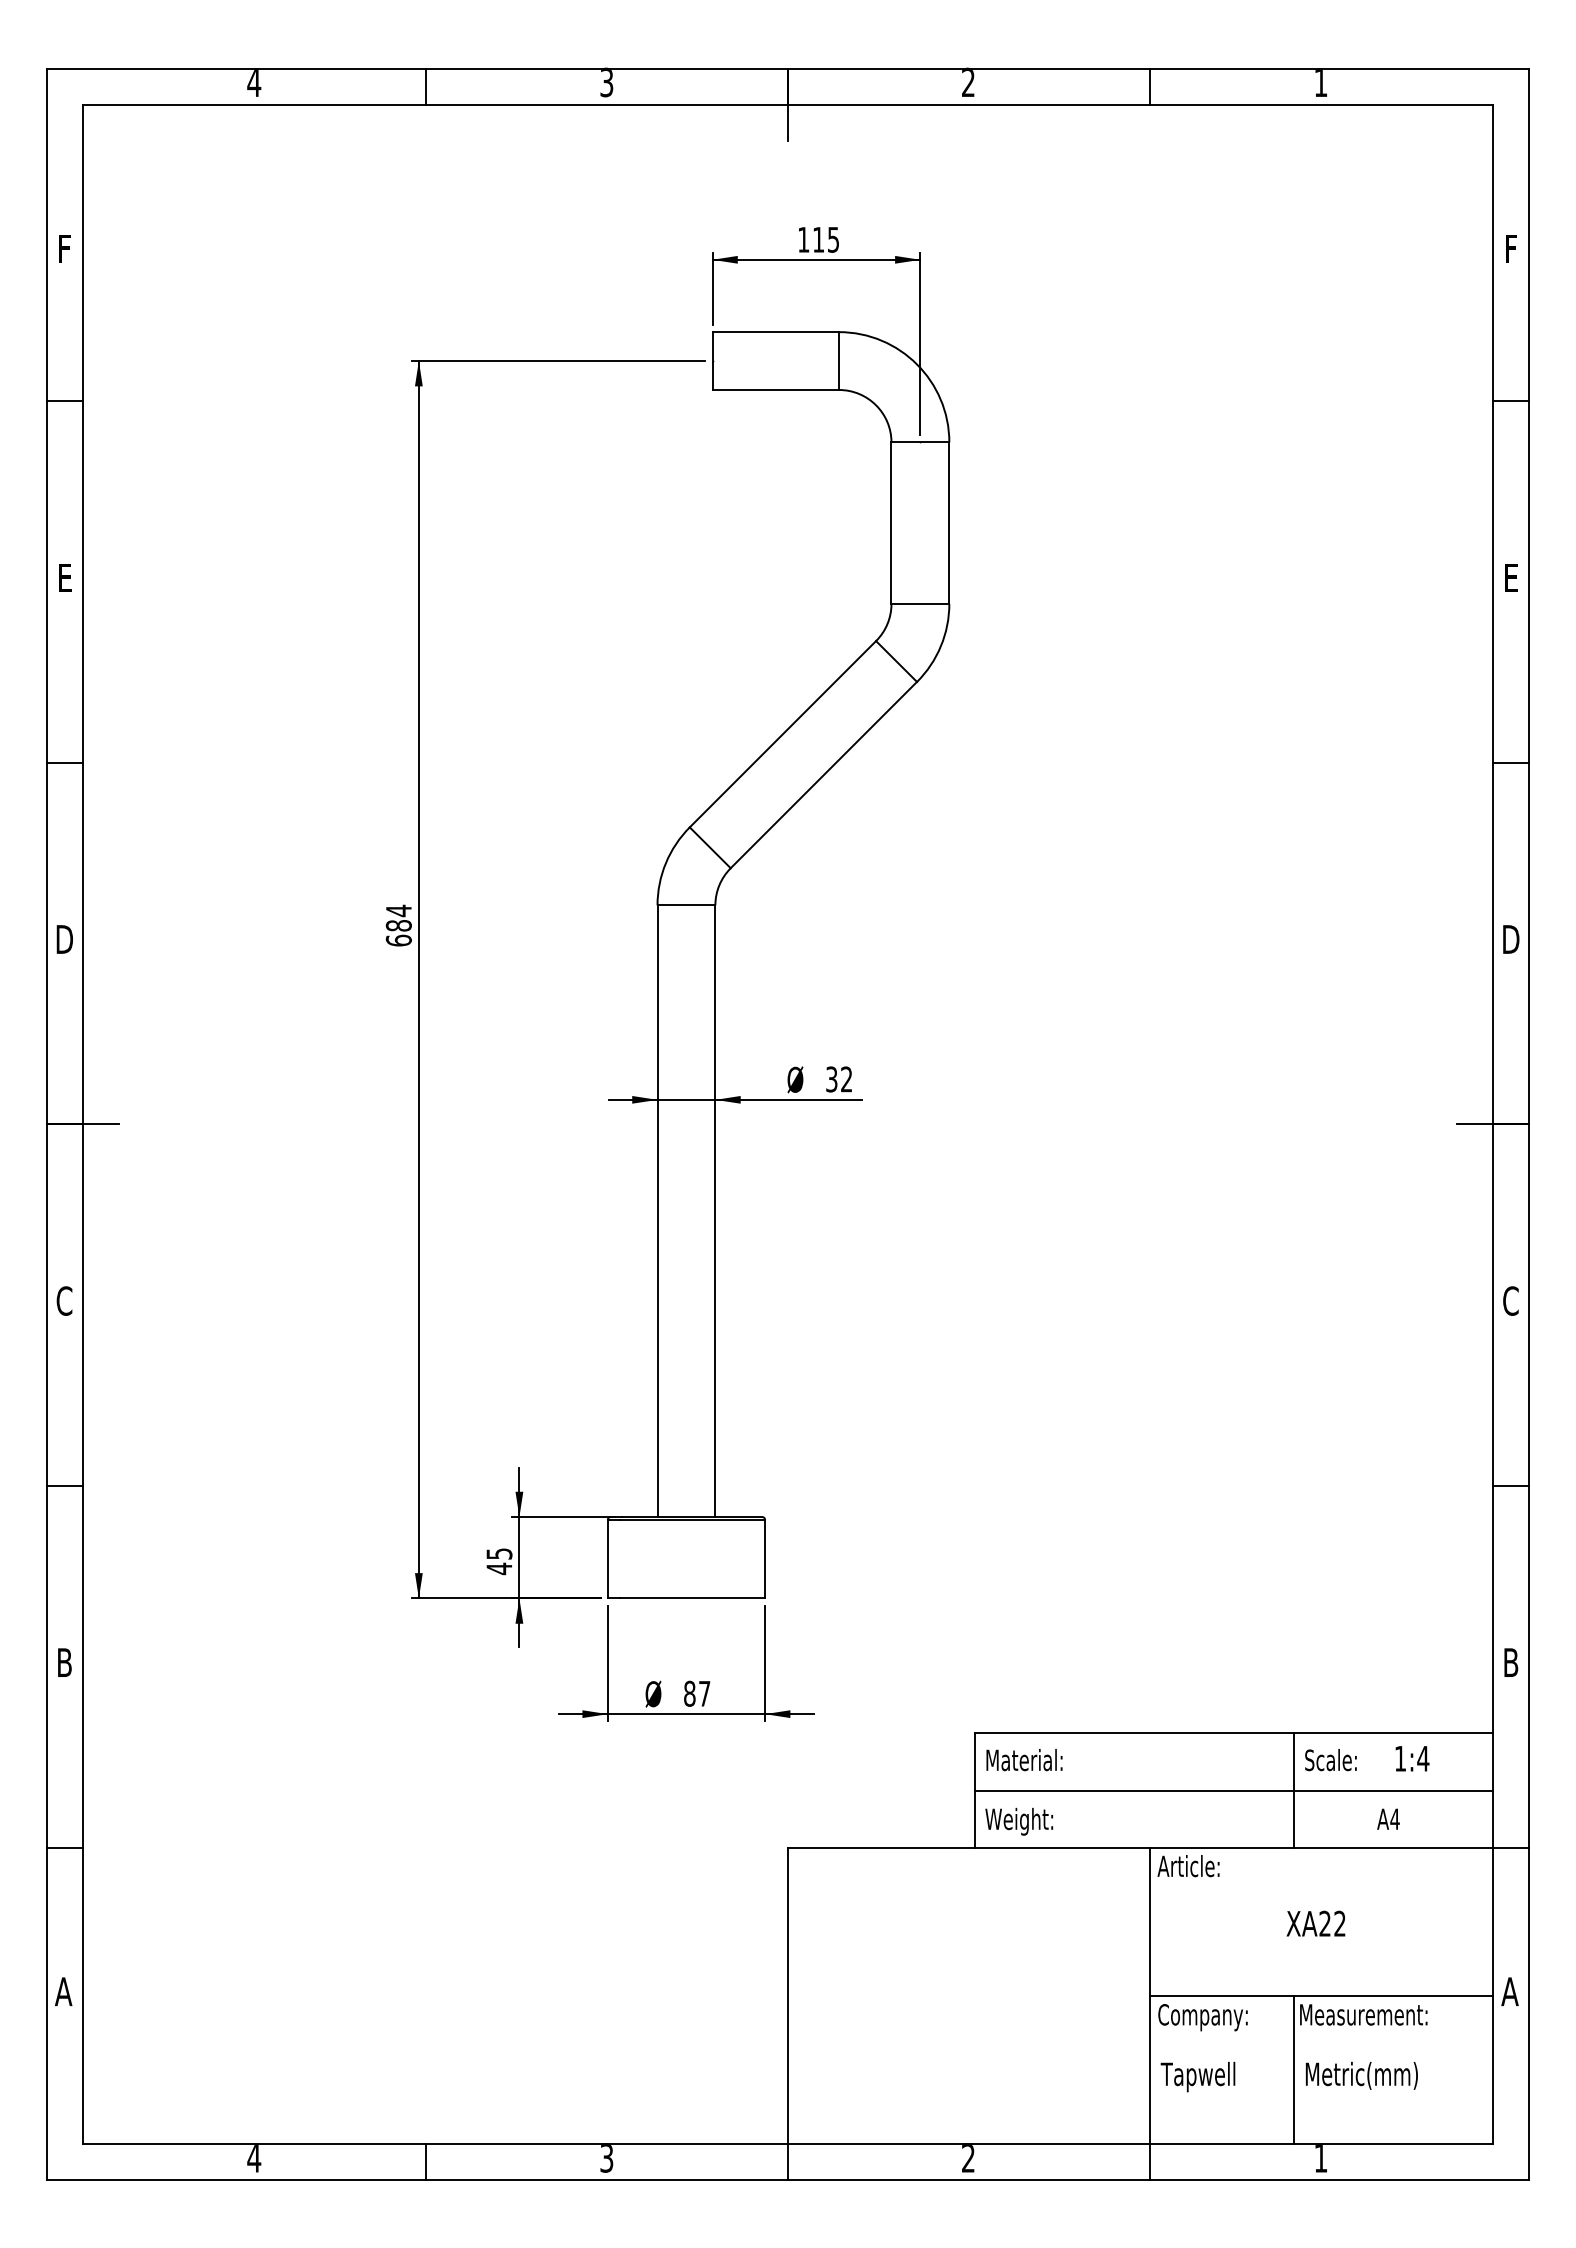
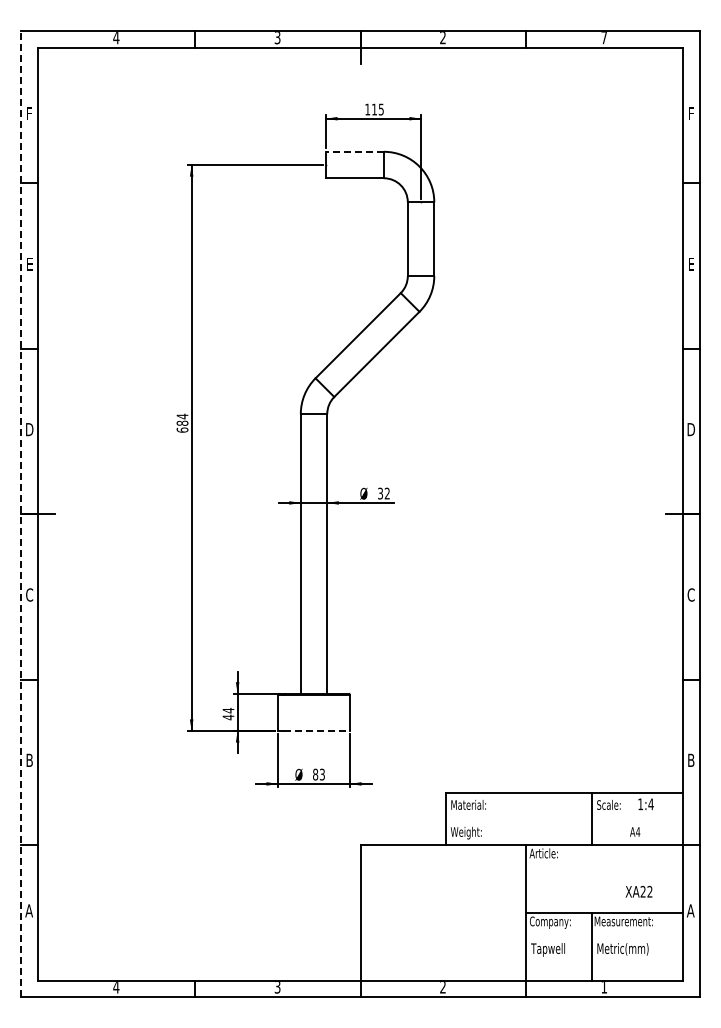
text: (1319, 84) -> (603, 38), 1 -> 7
line: (774, 331) -> (354, 151), solid -> dashed
line: (46, 1125) -> (21, 514), solid -> dashed
text: (499, 1553) -> (228, 710), 45 -> 44
line: (693, 1599) -> (317, 731), solid -> dashed
text: (702, 1693) -> (321, 774), 87 -> 83
line: (1234, 1789) -> (564, 818), removed
text: (1314, 1923) -> (638, 891), moved

